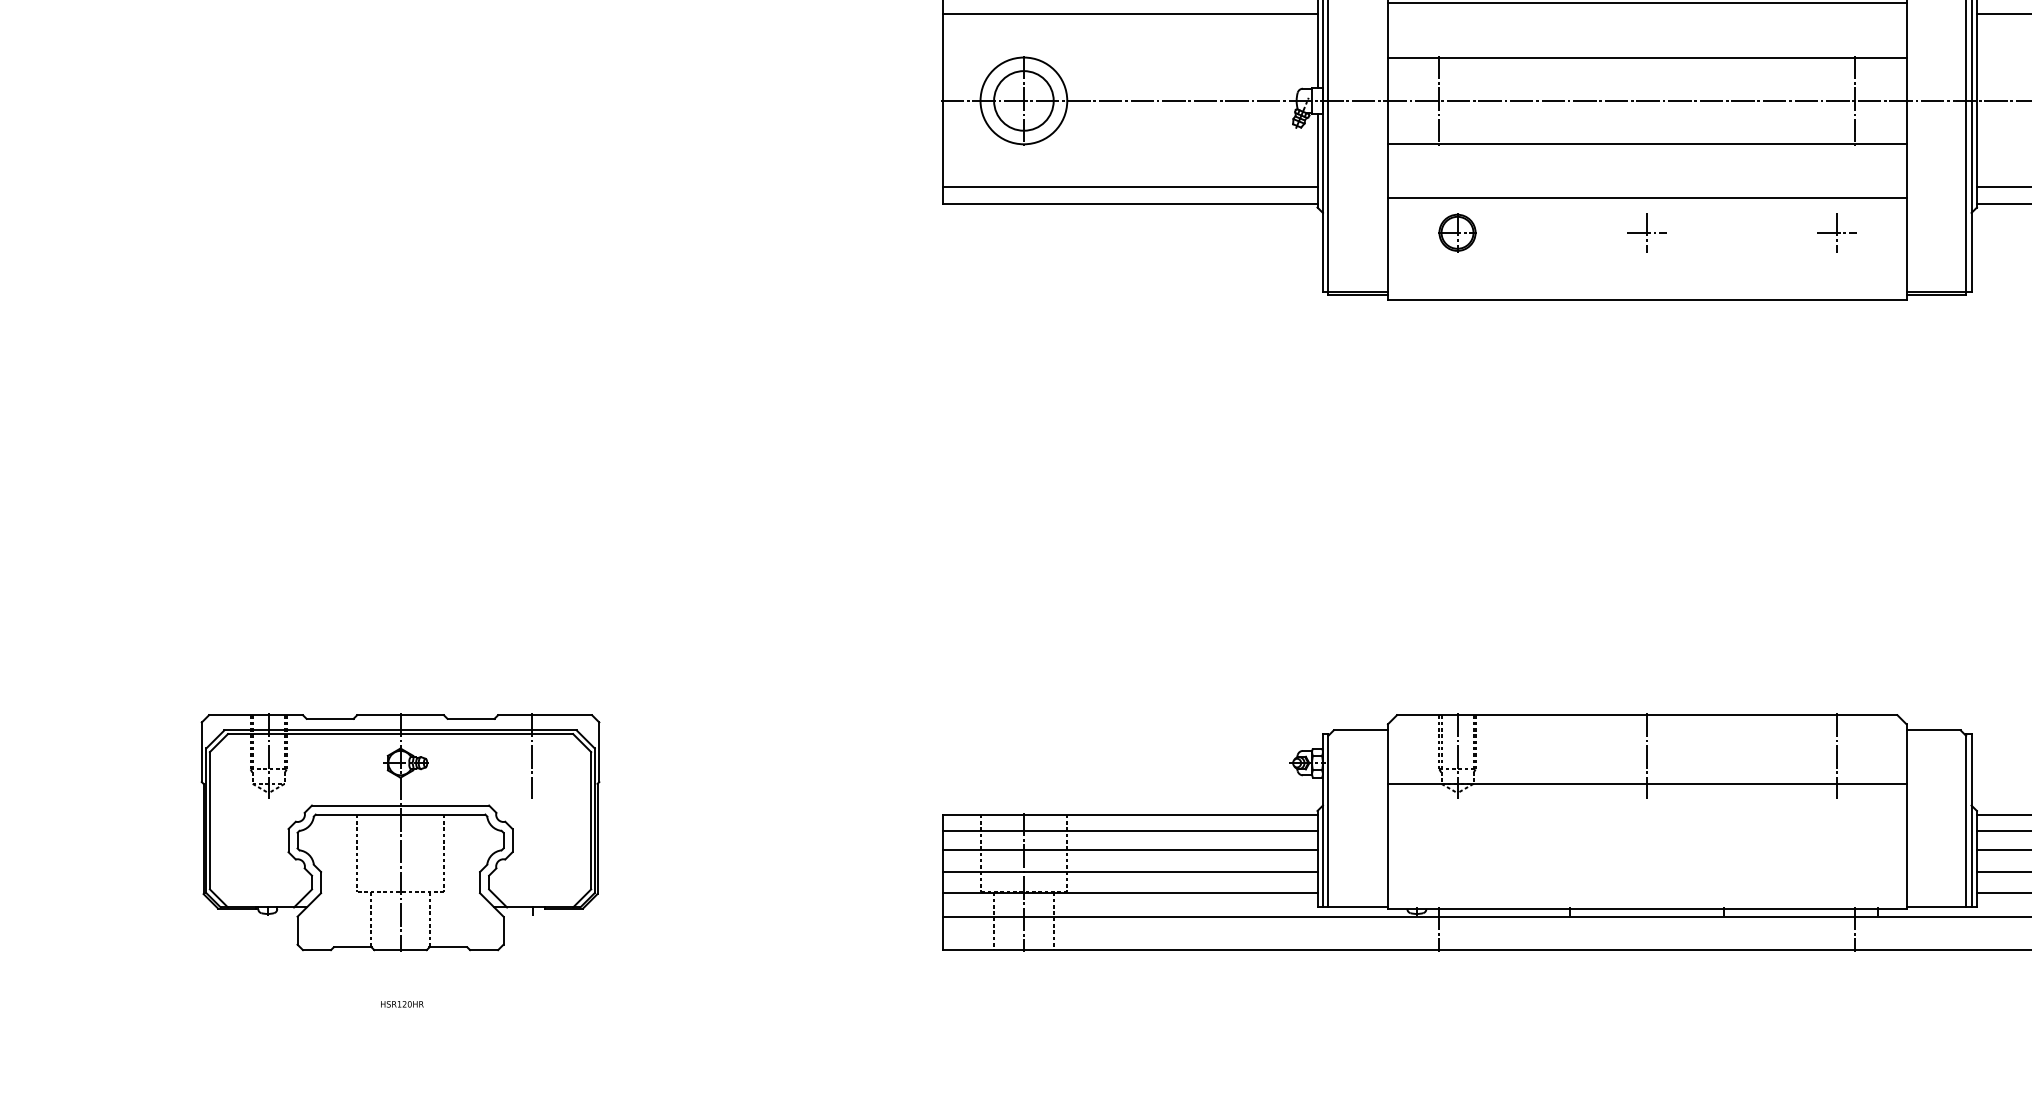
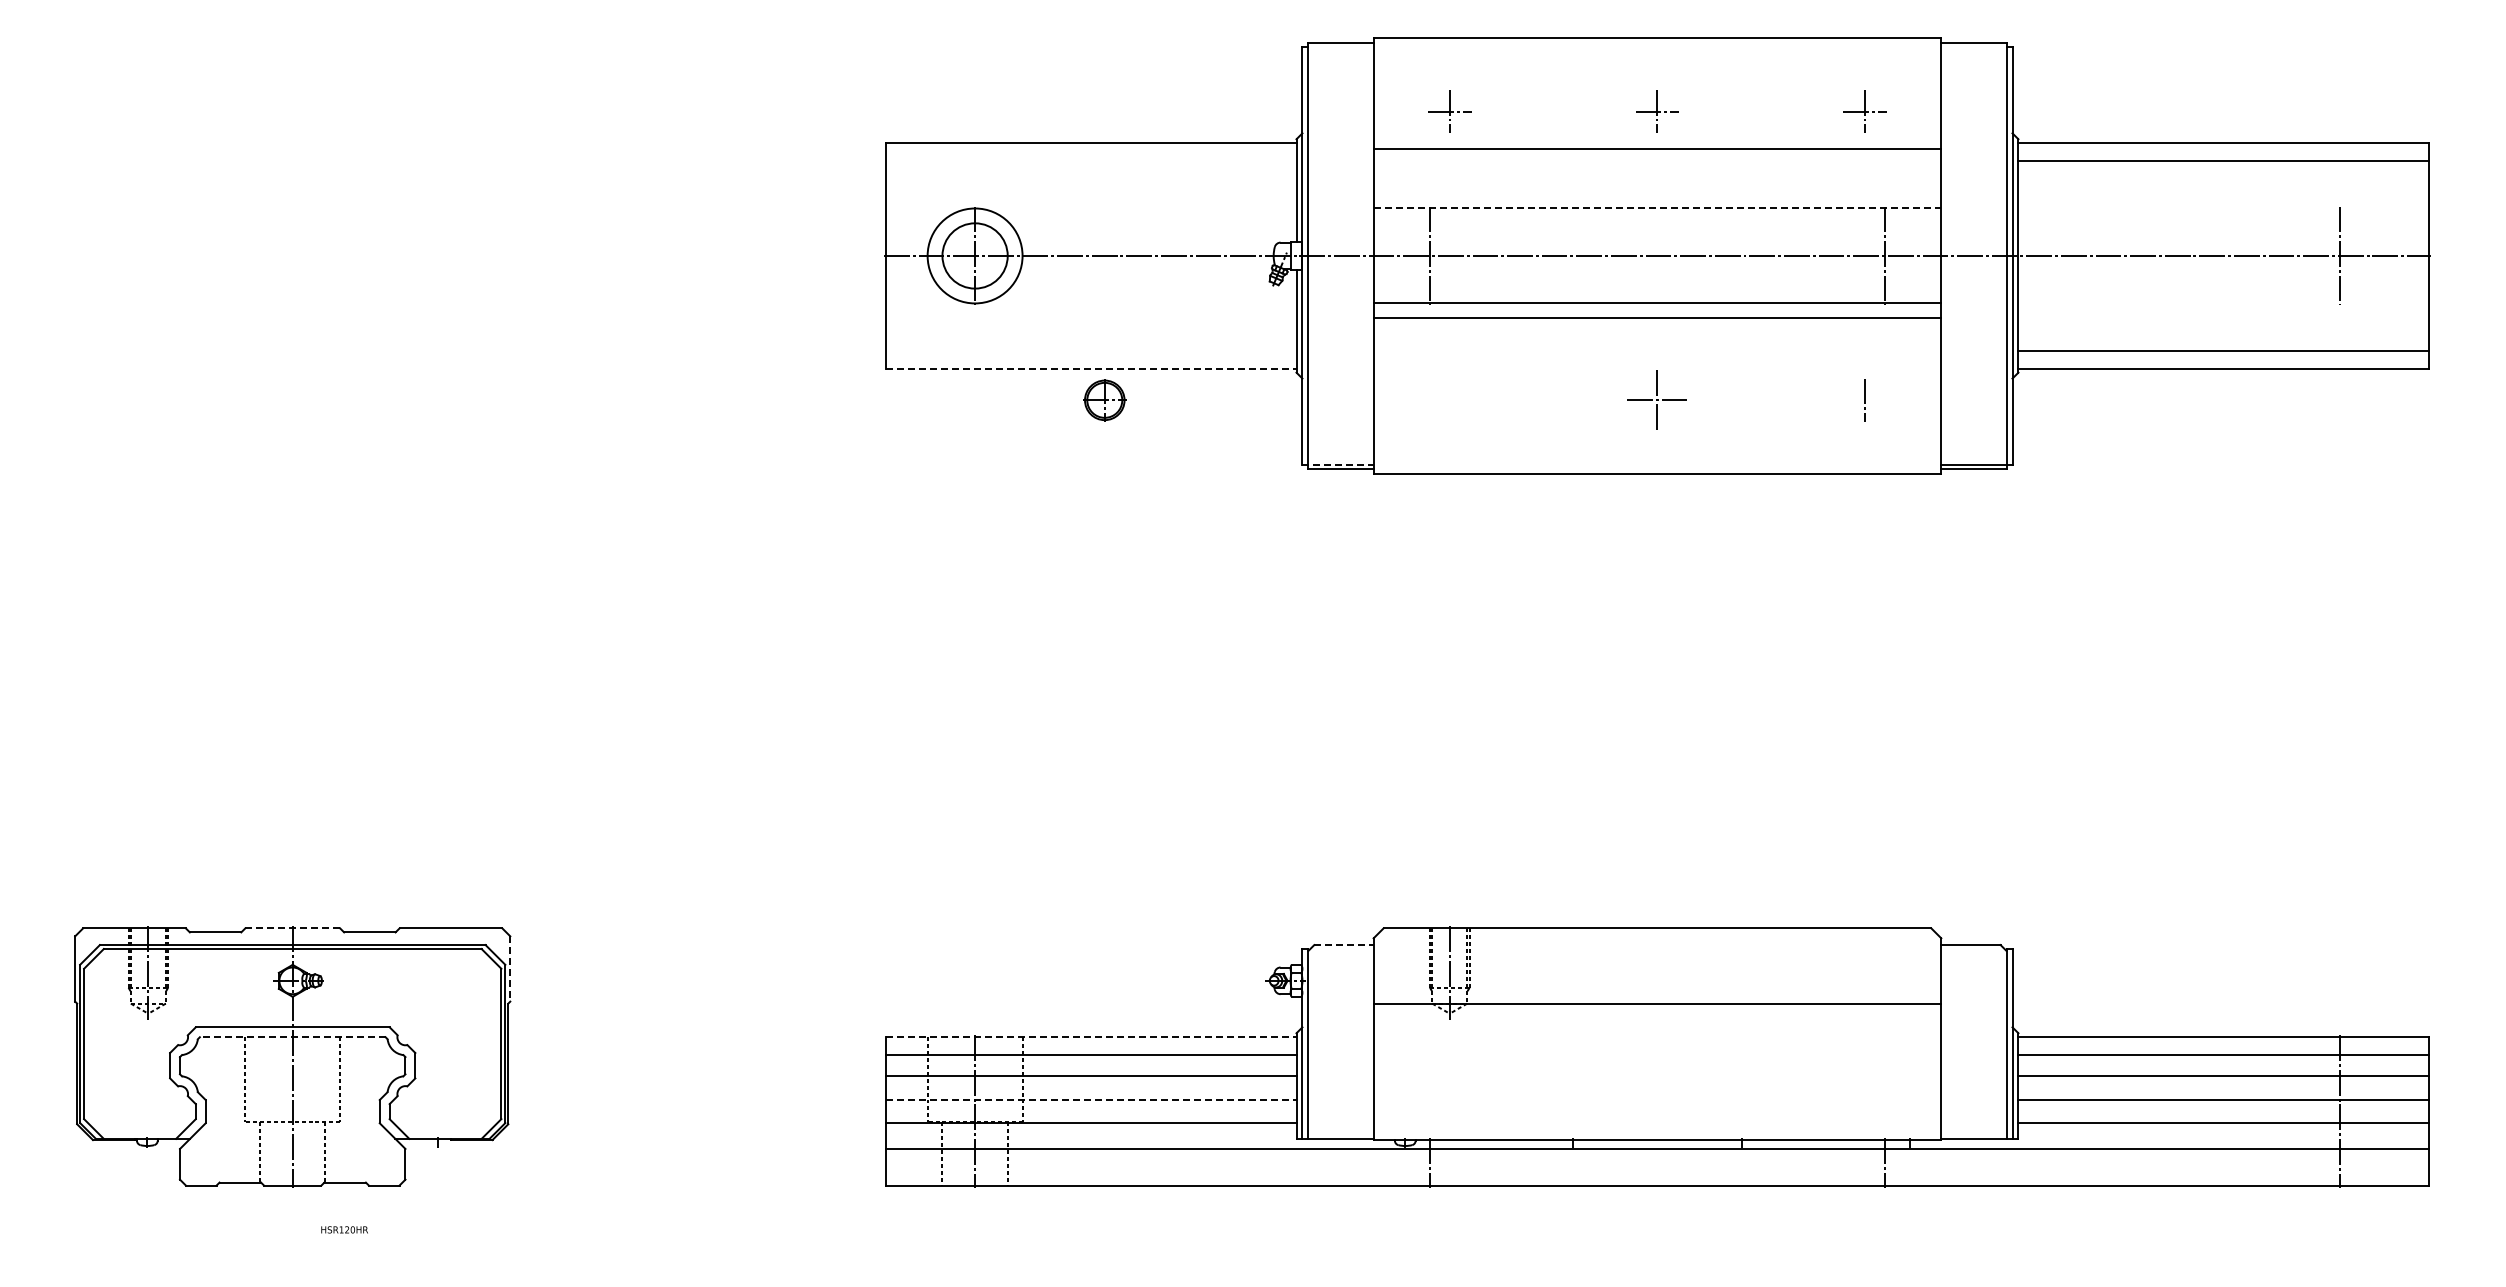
line: (1130, 14) -> (1091, 161), removed
line: (1647, 57) -> (1657, 208), solid -> dashed
line: (1130, 187) -> (1091, 350), removed
line: (1647, 198) -> (1657, 317), moved
line: (1130, 203) -> (1091, 368), solid -> dashed
part: (1457, 232) -> (1104, 400), moved
part: (1647, 232) -> (1657, 400), size x1.4
line: (1836, 232) -> (1864, 400), removed
line: (1355, 291) -> (1338, 464), solid -> dashed
line: (401, 715) -> (293, 928), solid -> dashed
line: (1360, 730) -> (1343, 945), solid -> dashed
line: (599, 751) -> (510, 968), solid -> dashed
line: (532, 755) -> (437, 972), removed
line: (1647, 755) -> (1657, 972), removed
line: (1837, 755) -> (1865, 972), removed
line: (400, 814) -> (292, 1037), solid -> dashed
line: (1130, 814) -> (1091, 1037), solid -> dashed
line: (1130, 872) -> (1091, 1100), solid -> dashed
text: (402, 1003) -> (344, 1229), moved

